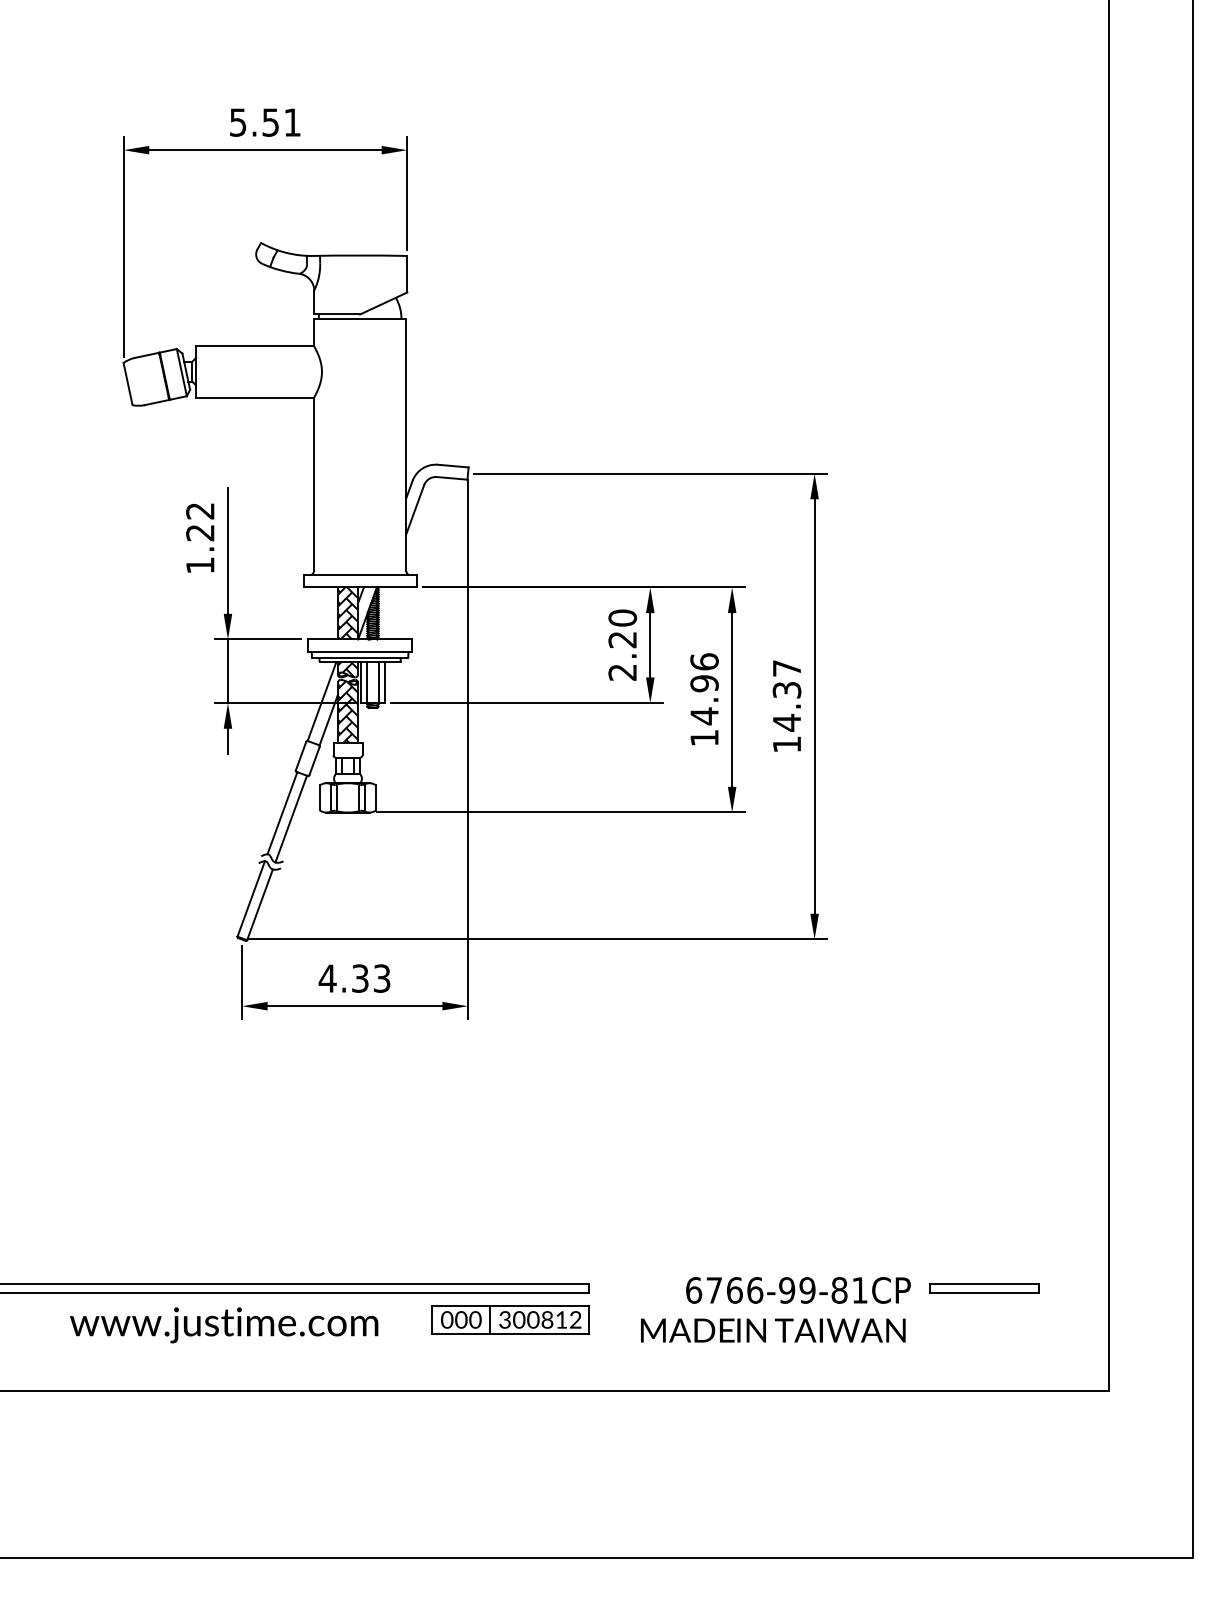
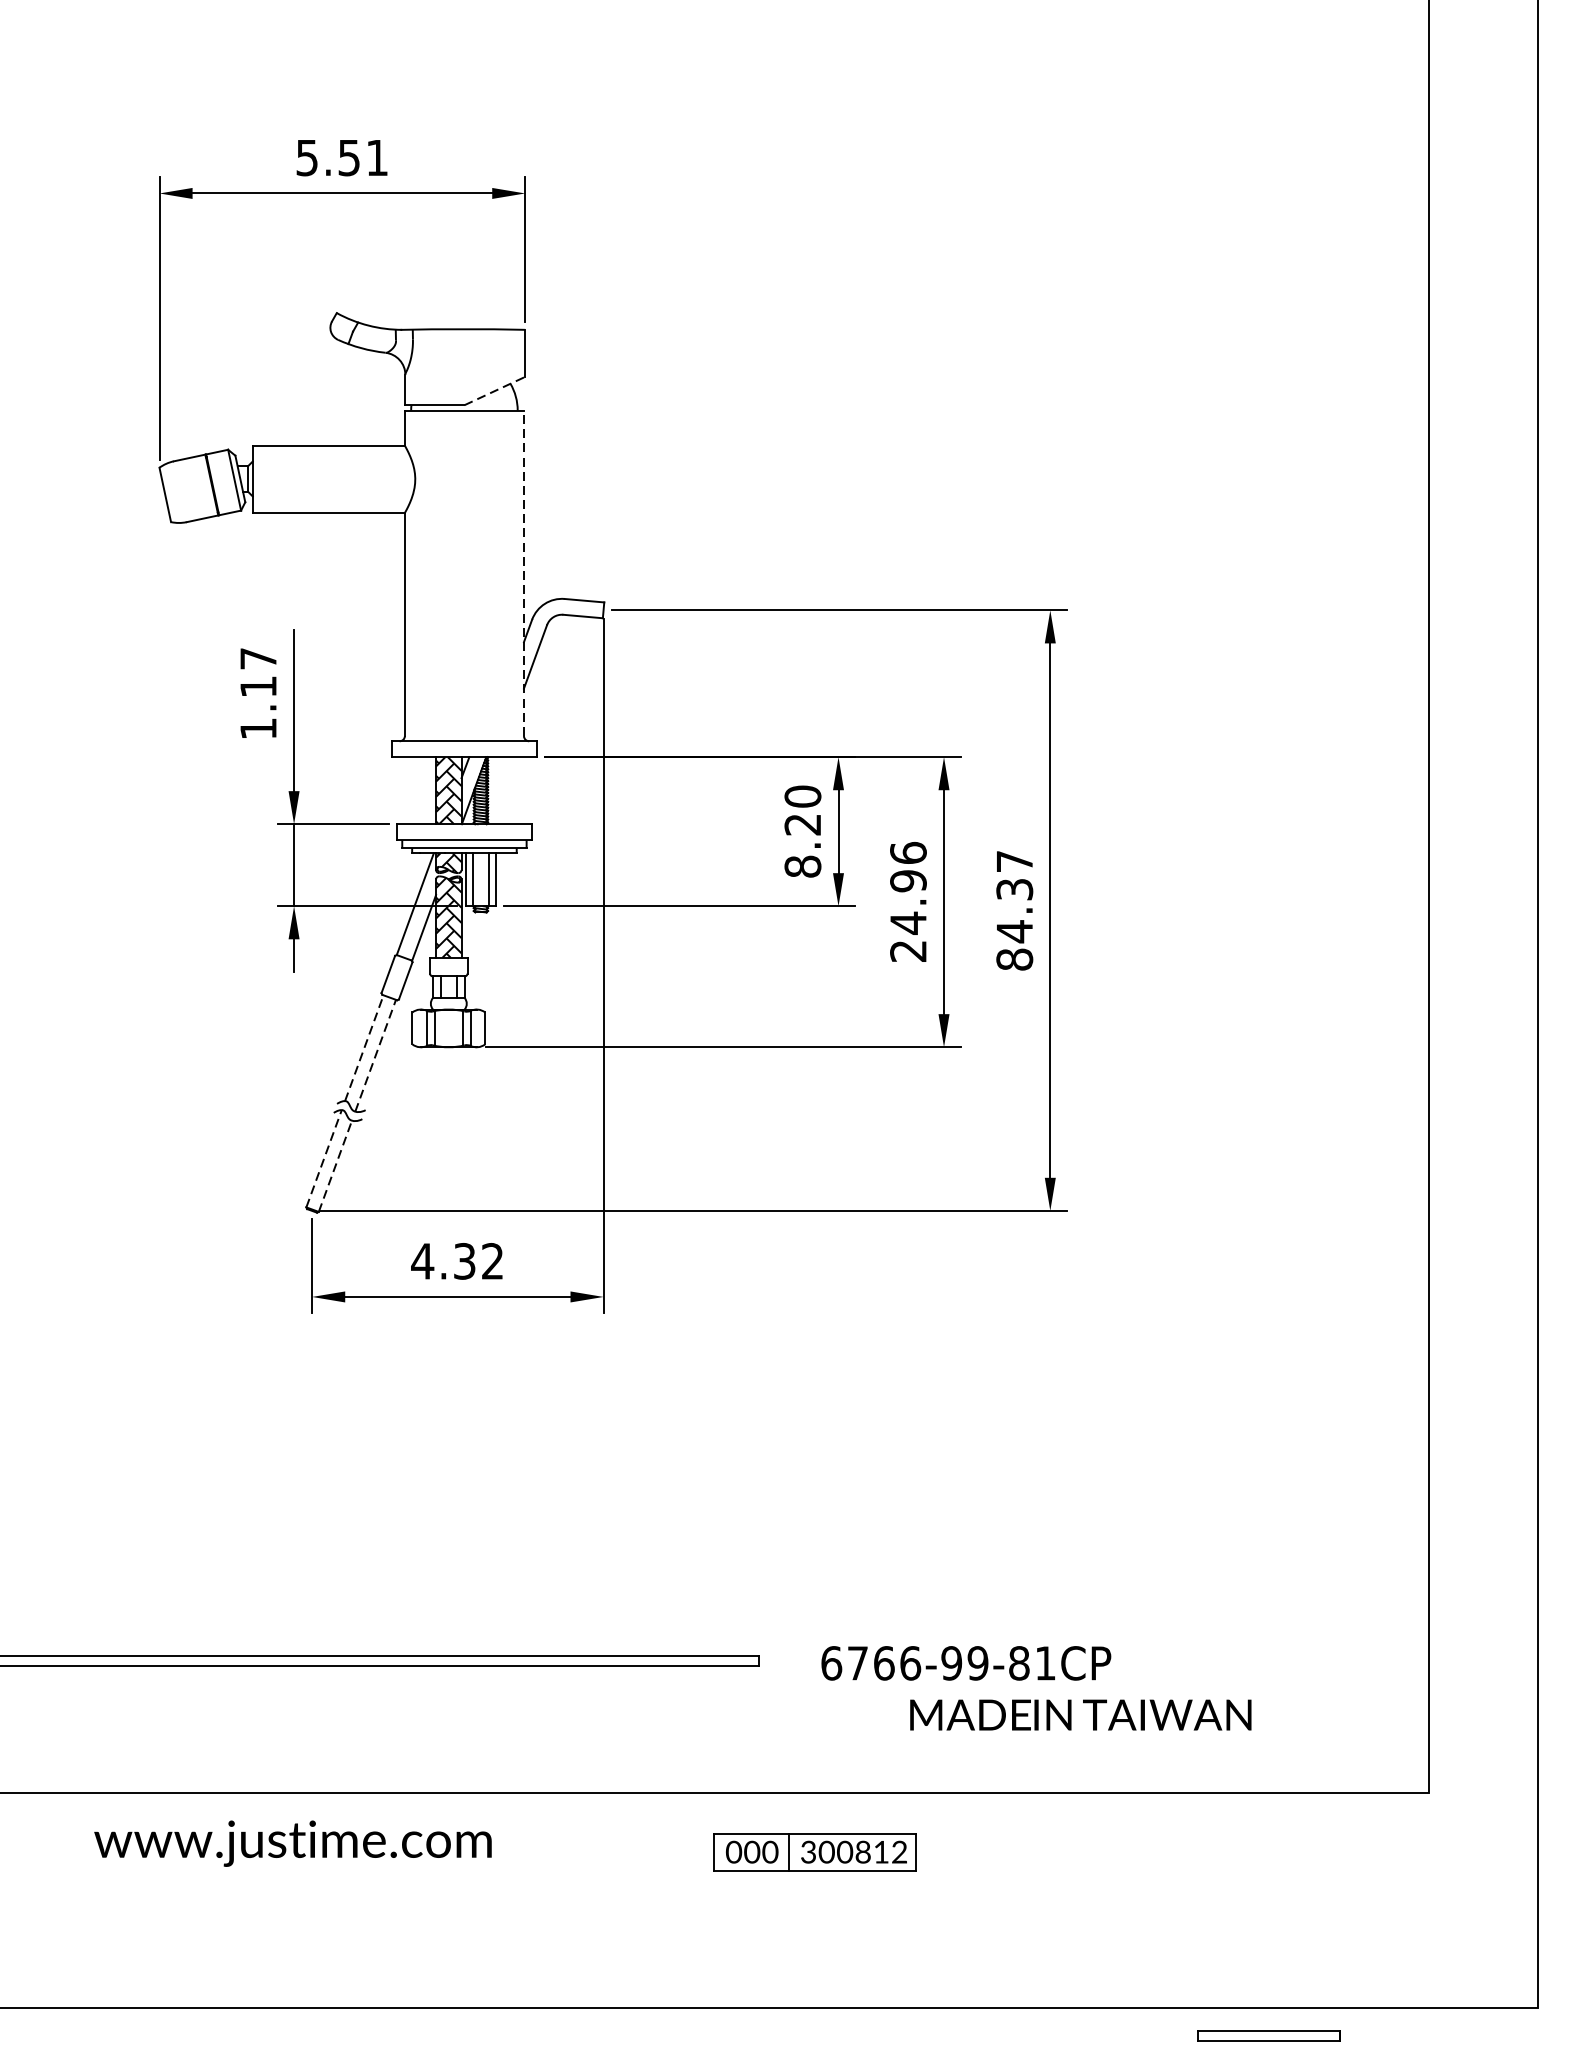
line: (384, 303) -> (495, 391), solid -> dashed
line: (406, 444) -> (524, 572), solid -> dashed
text: (200, 522) -> (258, 673), 1.22 -> 1.17
text: (622, 672) -> (802, 866), 2.20 -> 8.20
text: (704, 738) -> (908, 951), 14.96 -> 24.96
text: (786, 744) -> (1014, 959), 14.37 -> 84.37
line: (282, 813) -> (364, 1048), solid -> dashed
line: (291, 818) -> (375, 1054), solid -> dashed
line: (251, 898) -> (324, 1158), solid -> dashed
line: (260, 904) -> (336, 1165), solid -> dashed
text: (381, 978) -> (491, 1261), 4.33 -> 4.32
part: (984, 1288) -> (1269, 2035), moved
text: (798, 1290) -> (966, 1663), moved
part: (510, 1319) -> (815, 1851), moved
text: (224, 1325) -> (293, 1843), moved
text: (773, 1330) -> (1081, 1715), moved

